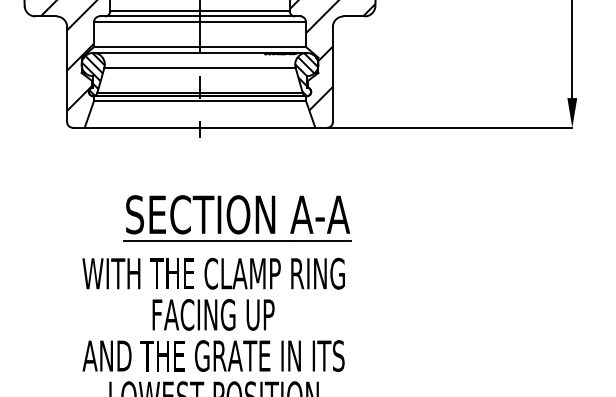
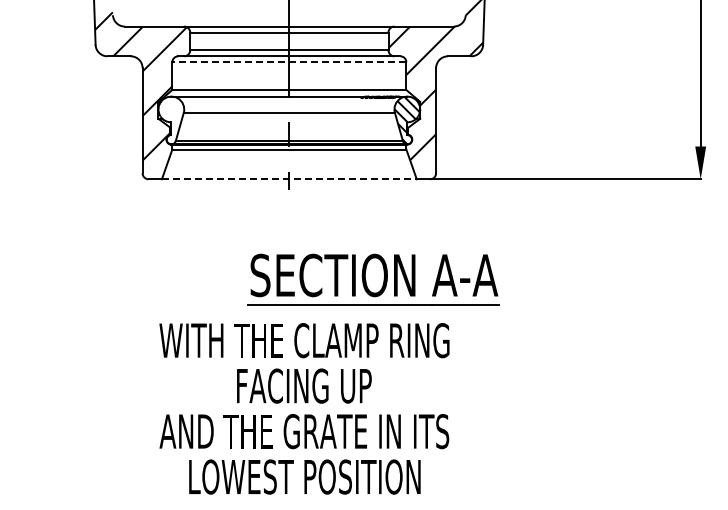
line: (199, 22) -> (288, 62), solid -> dashed
hatch: (93, 73) -> (171, 119), removed
line: (200, 127) -> (289, 179), solid -> dashed
part: (237, 218) -> (373, 279), moved

